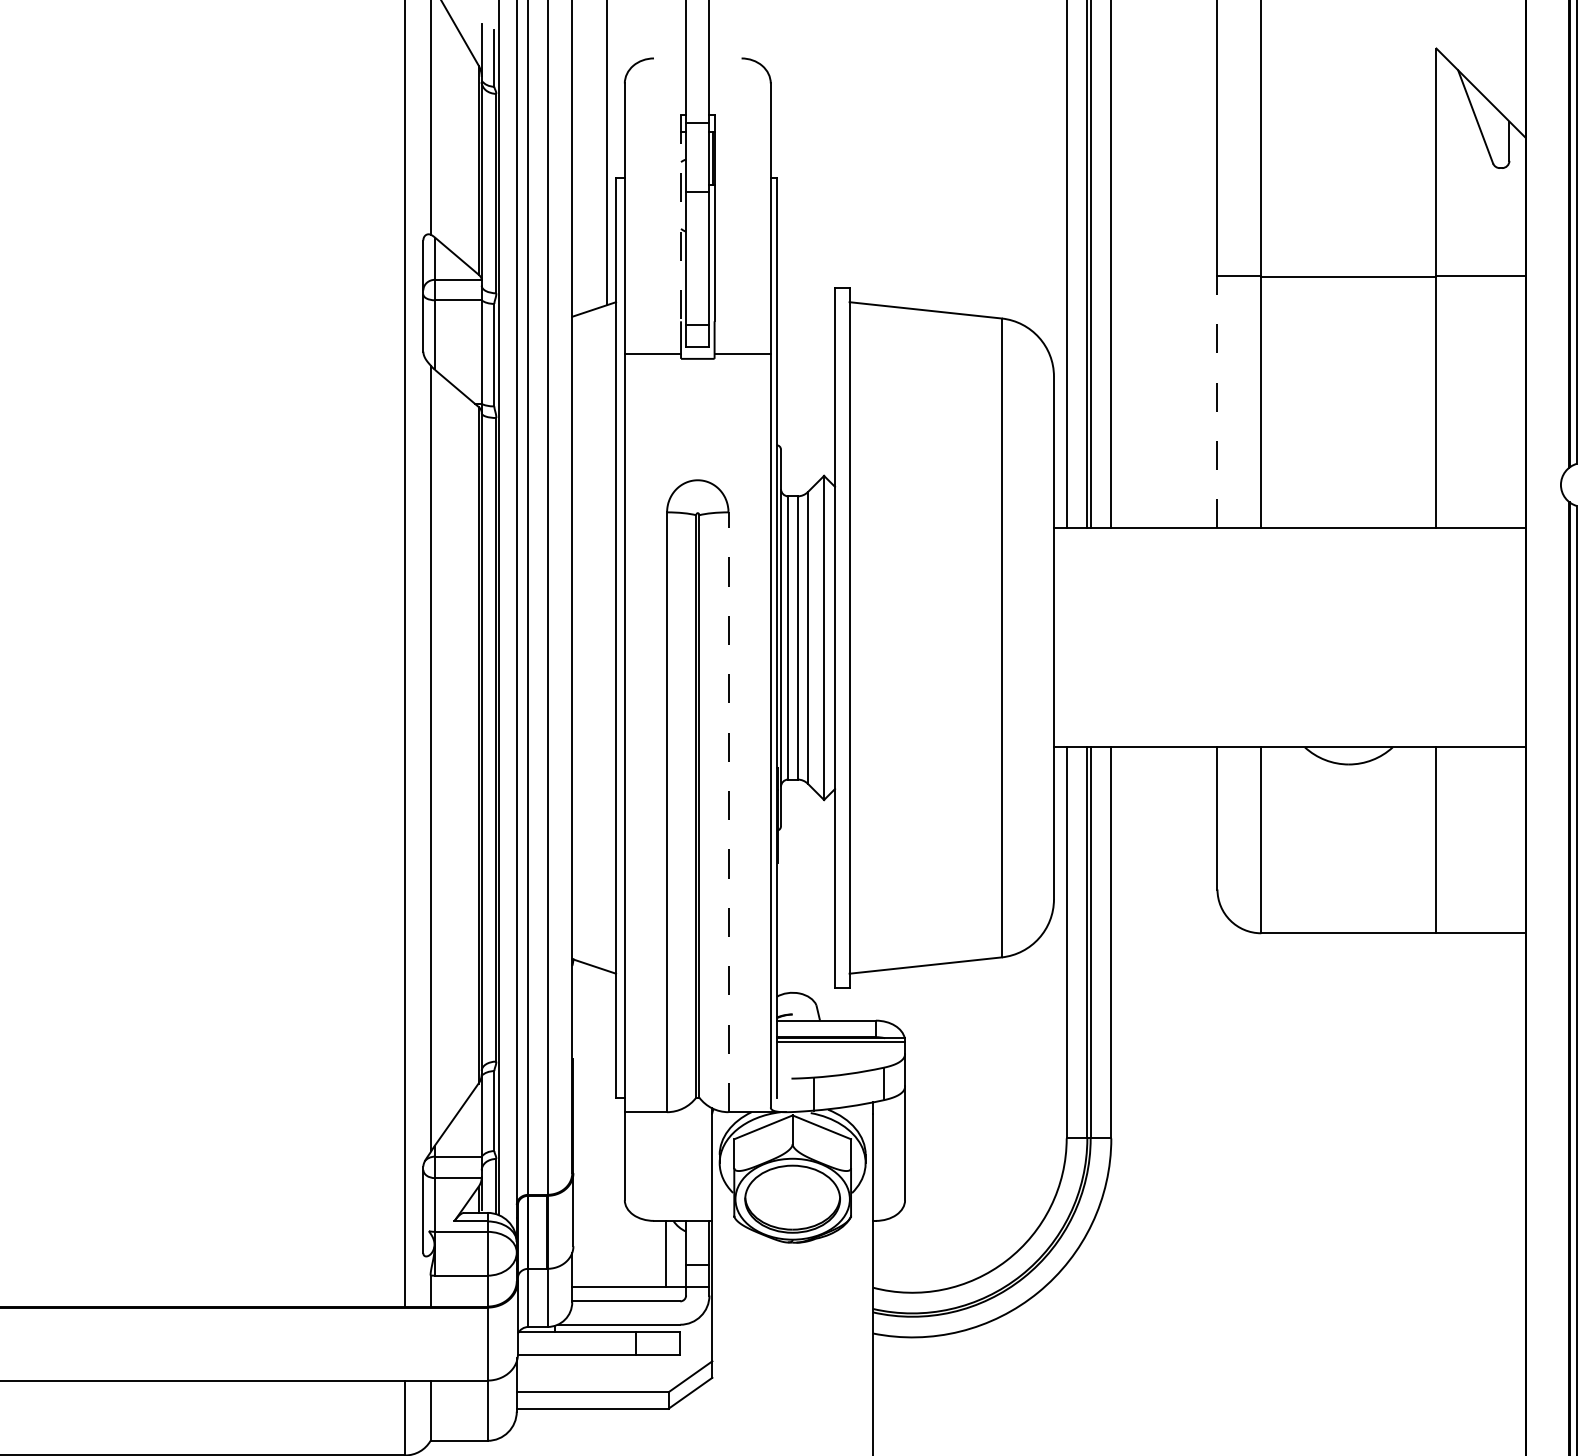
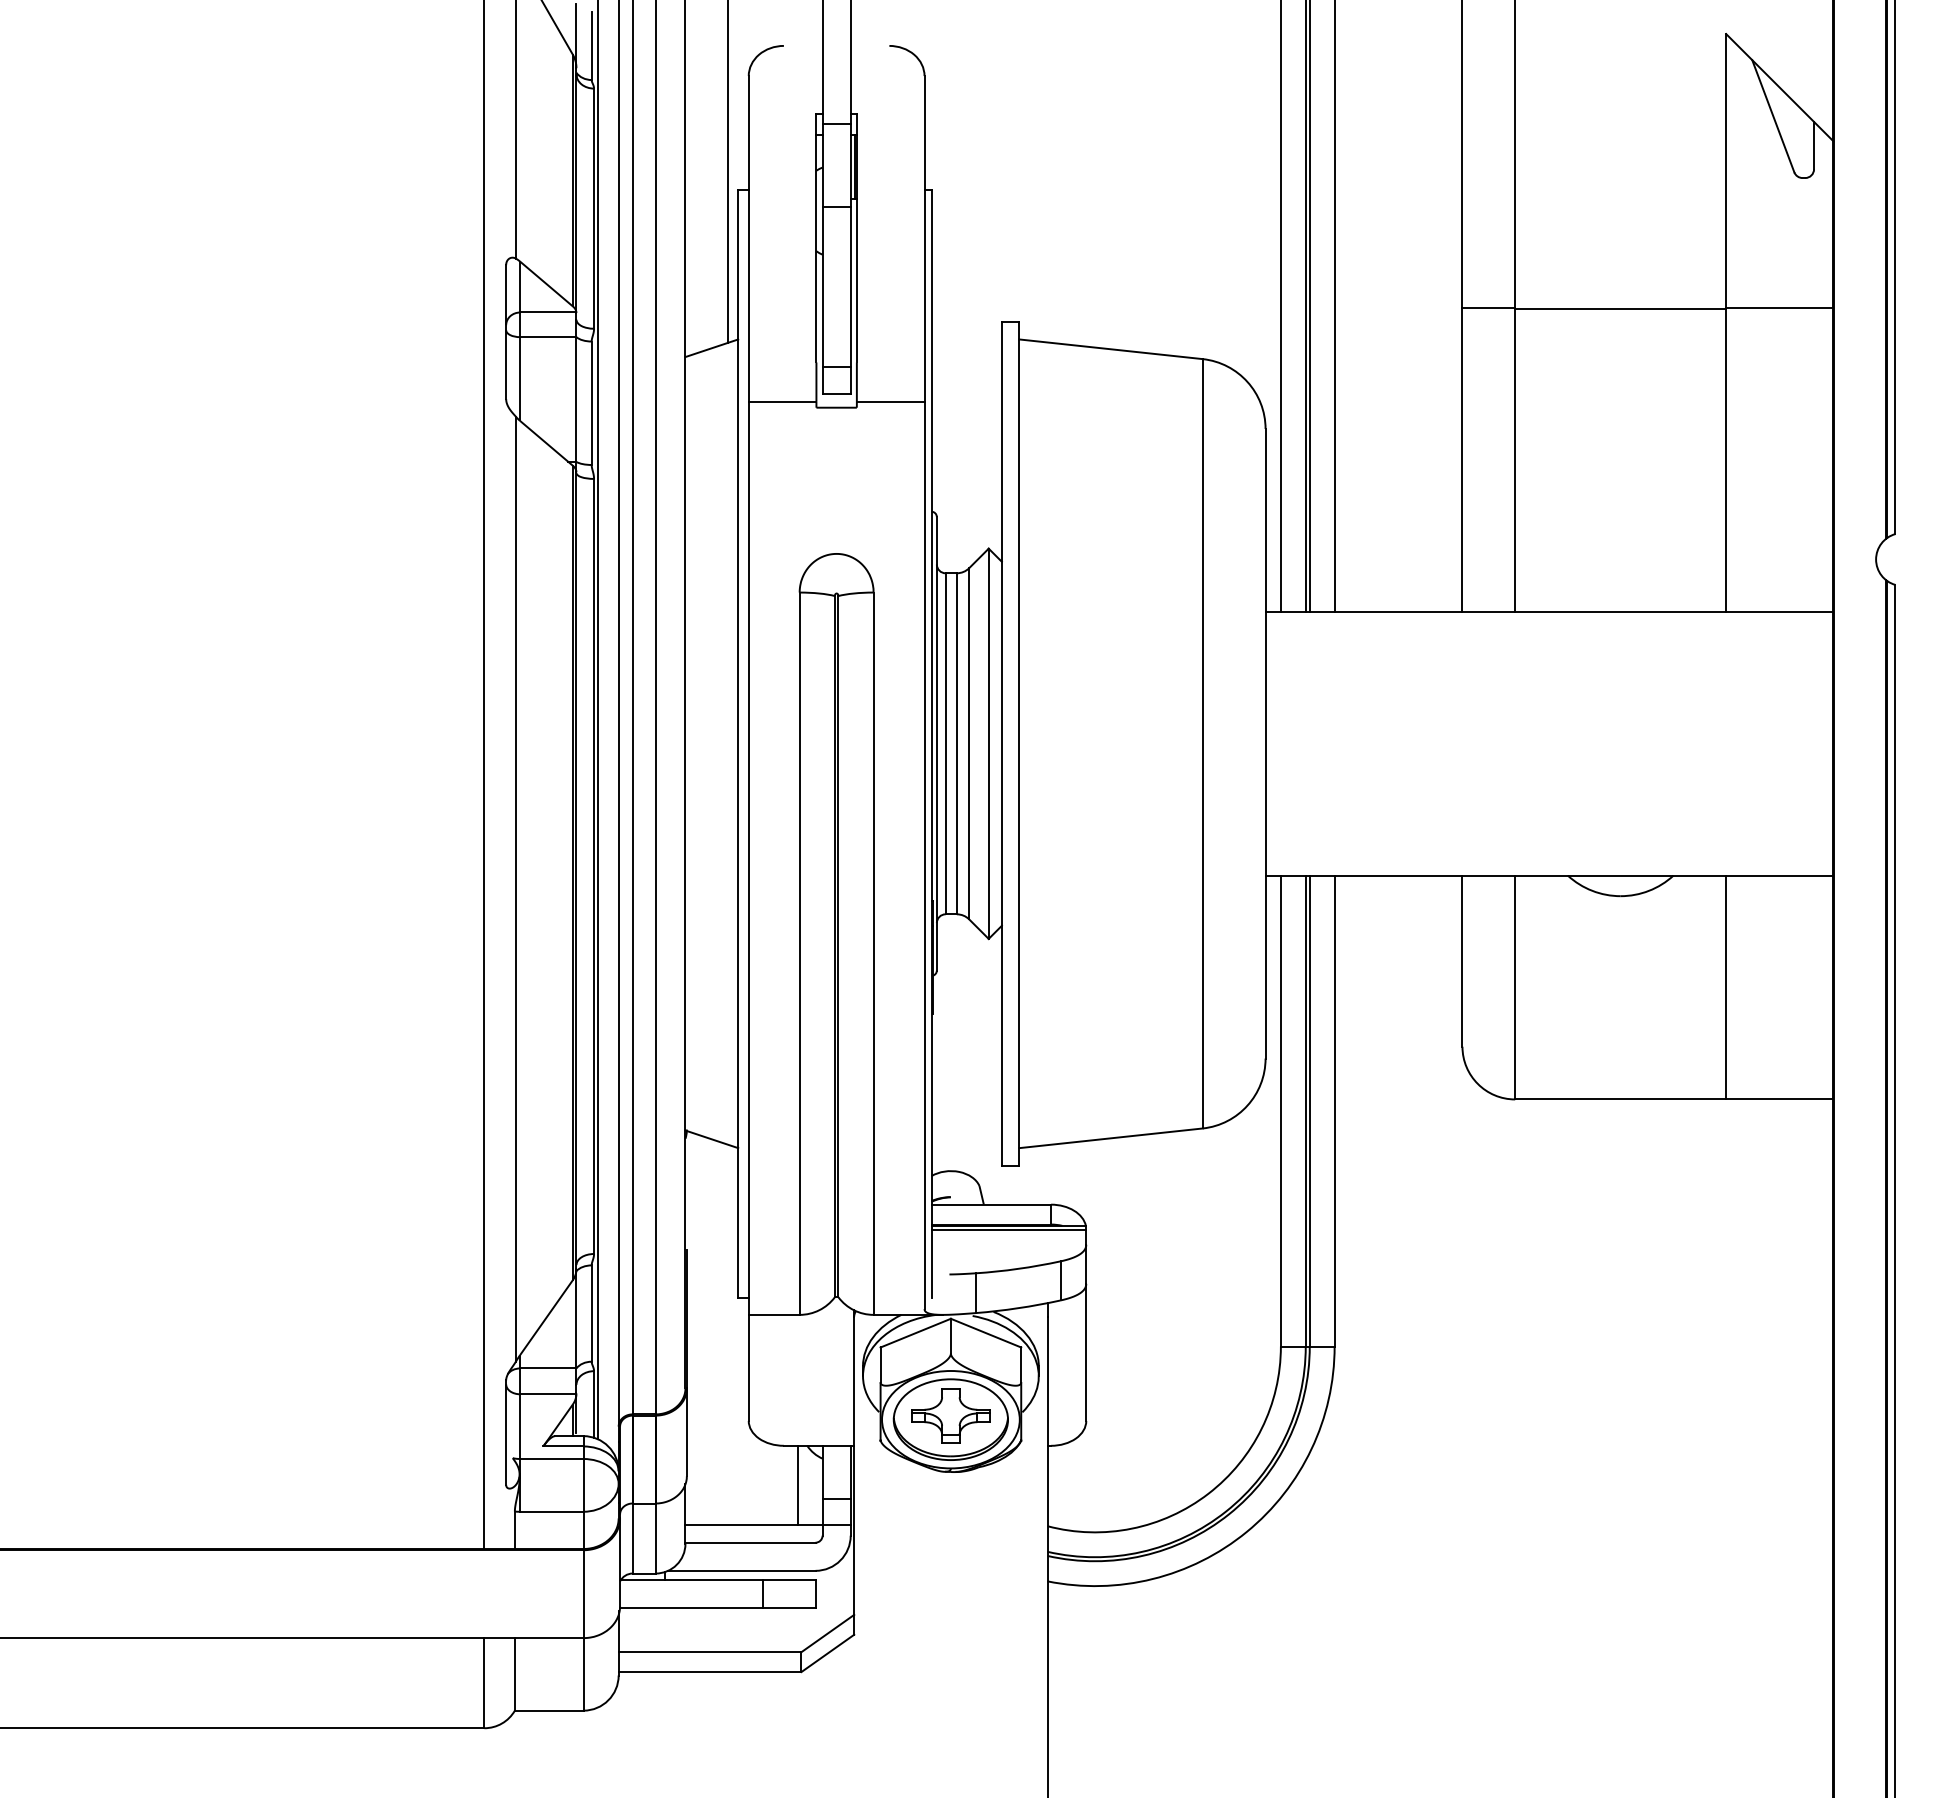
line: (681, 218) -> (816, 238), dashed -> solid
line: (1217, 402) -> (1462, 460), dashed -> solid
line: (728, 812) -> (873, 953), dashed -> solid
part: (792, 1195) -> (950, 1415), added

